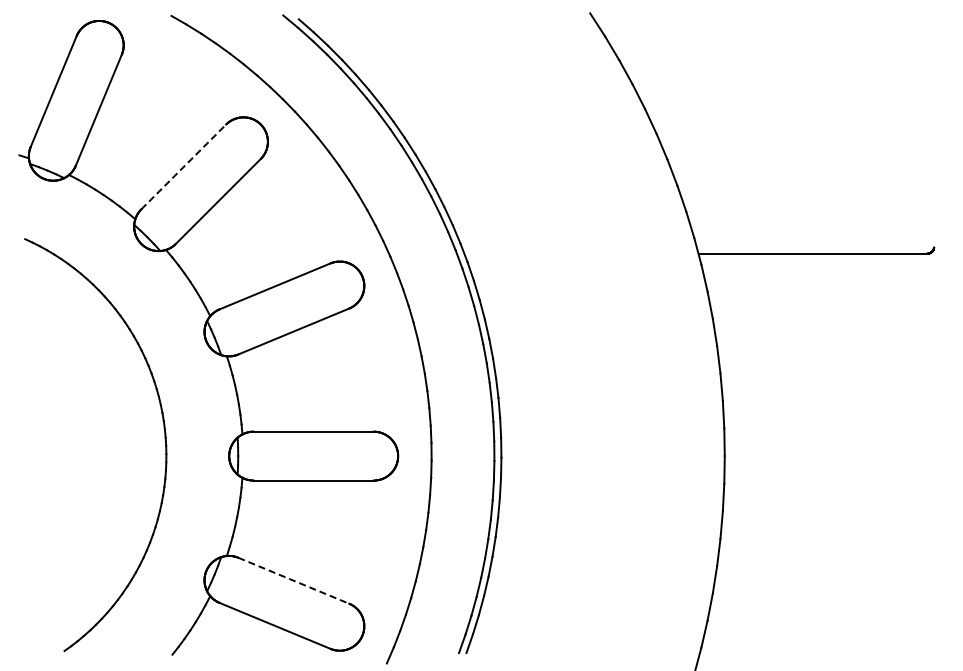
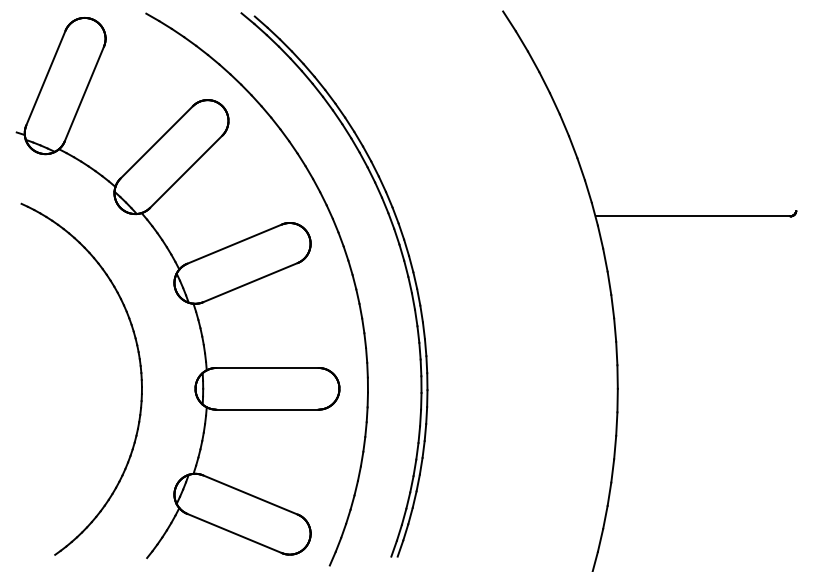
line: (184, 166) -> (157, 141), dashed -> solid
line: (294, 580) -> (251, 494), dashed -> solid

